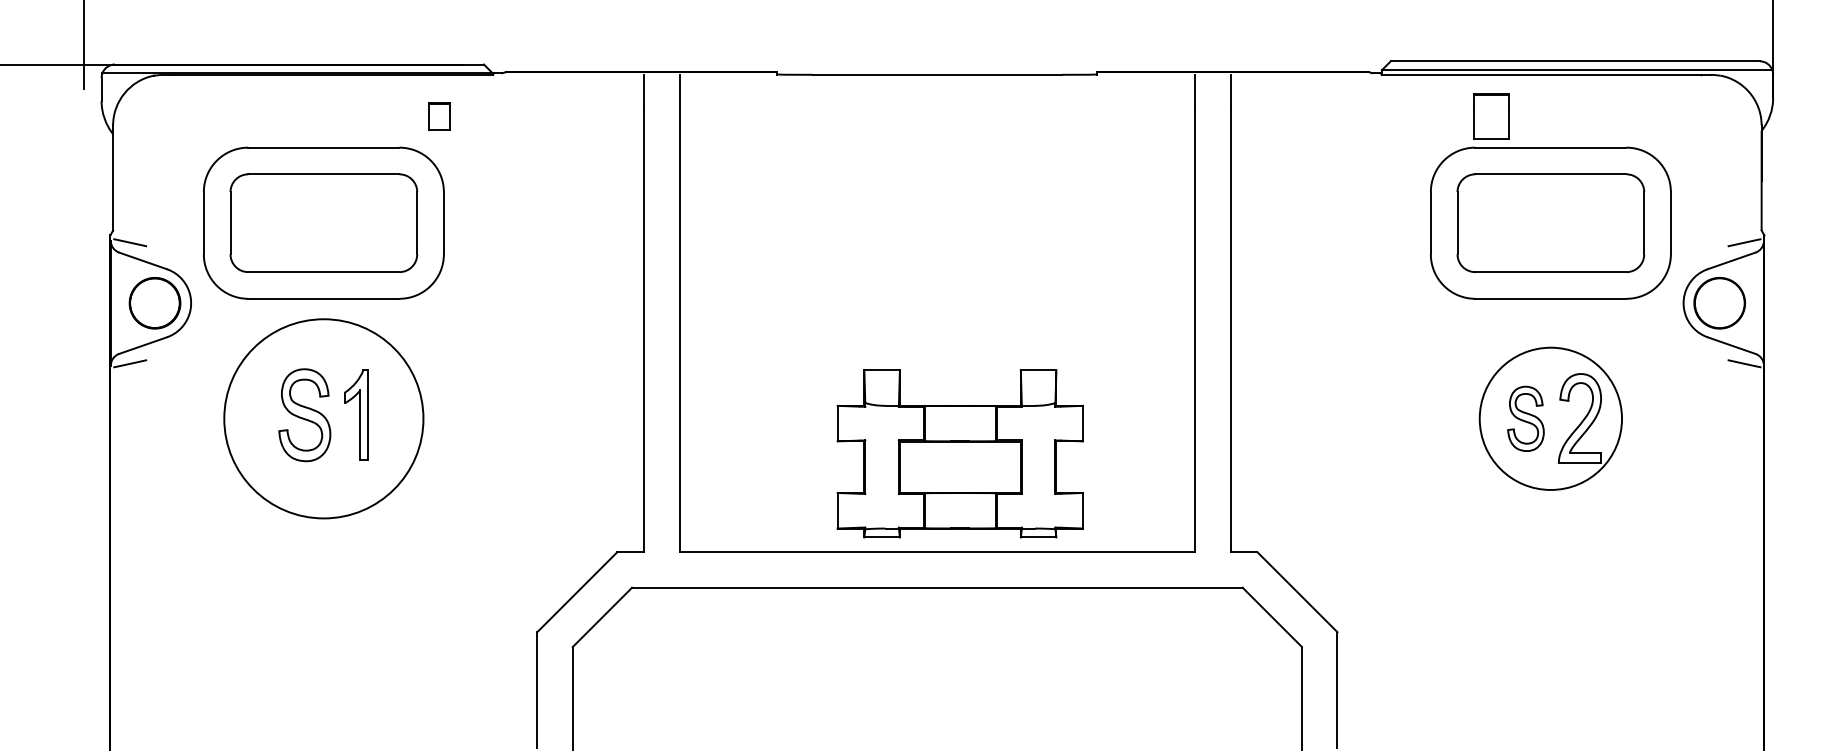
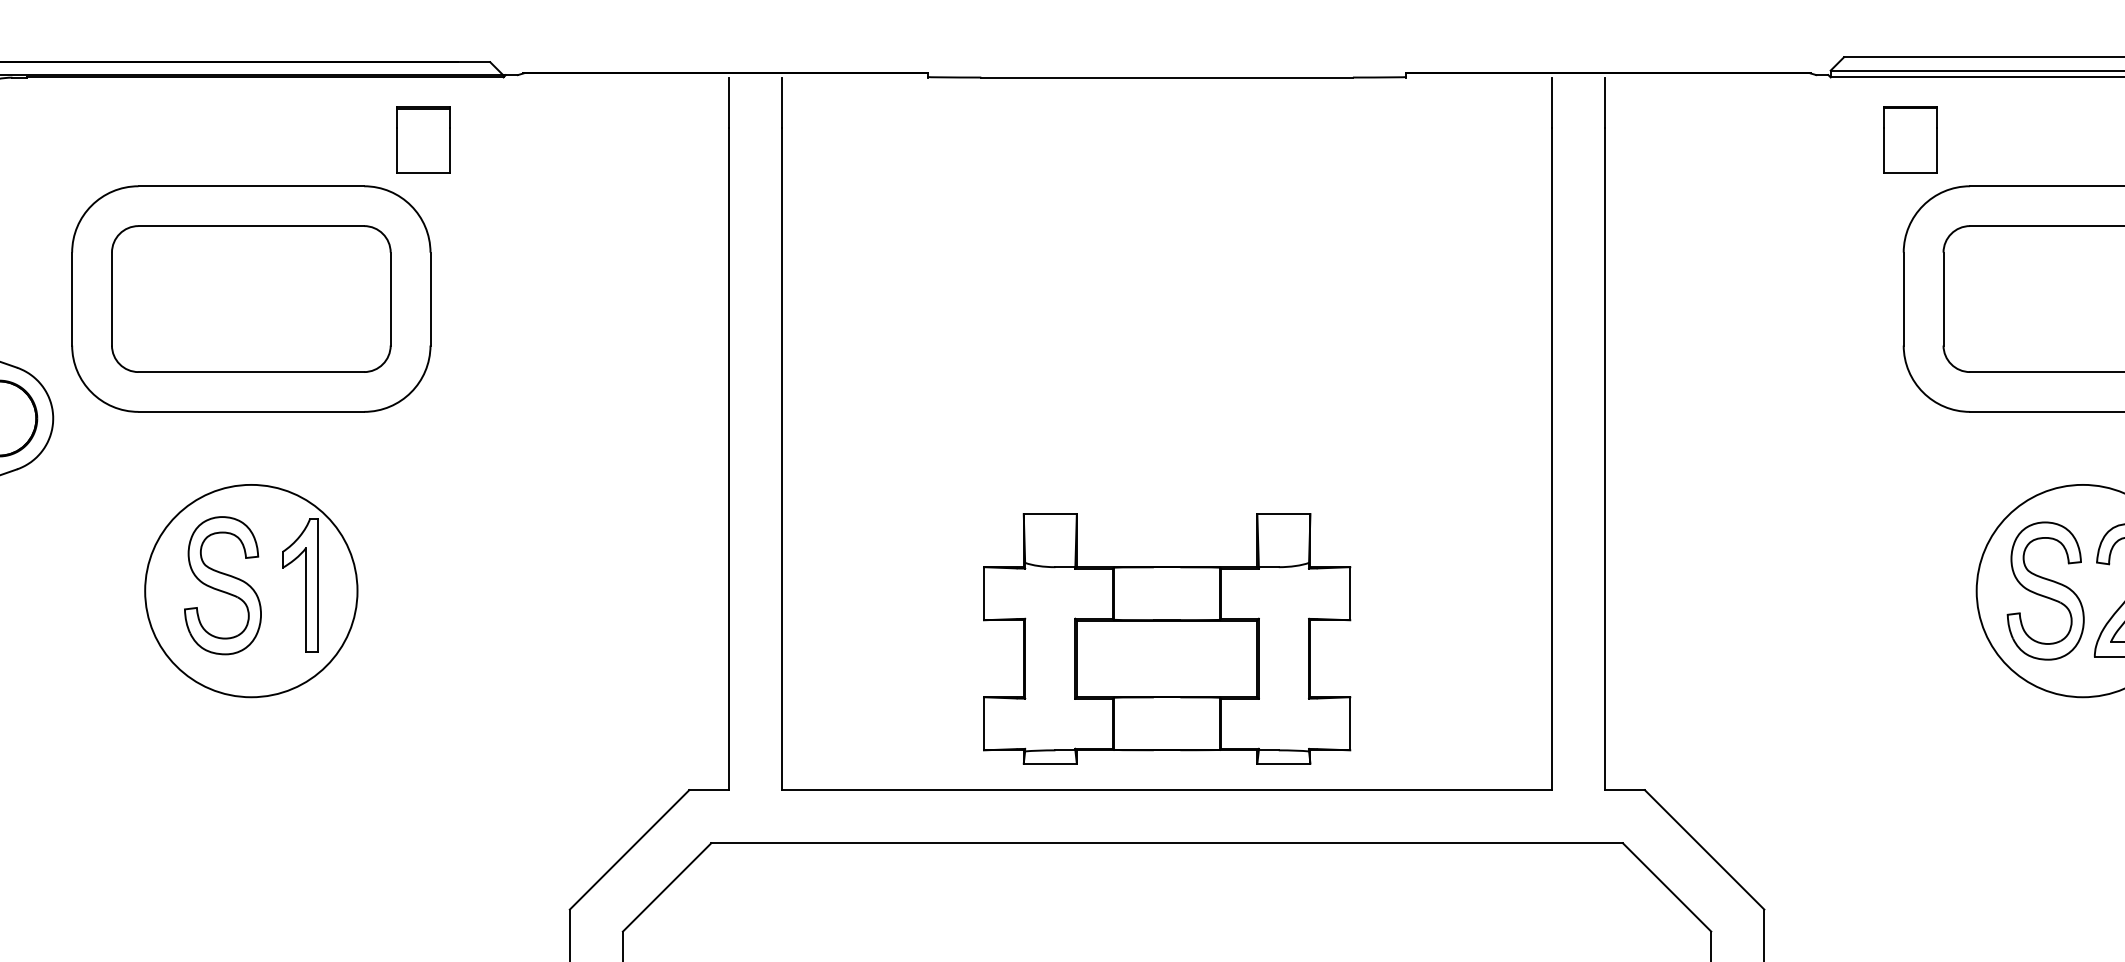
part: (439, 116) -> (423, 139), size x1.67
part: (1491, 116) -> (1910, 139), moved
circle: (323, 418) -> (250, 590), size x0.71
part: (1525, 418) -> (2044, 590), size x1.43
part: (959, 453) -> (1165, 638), moved

